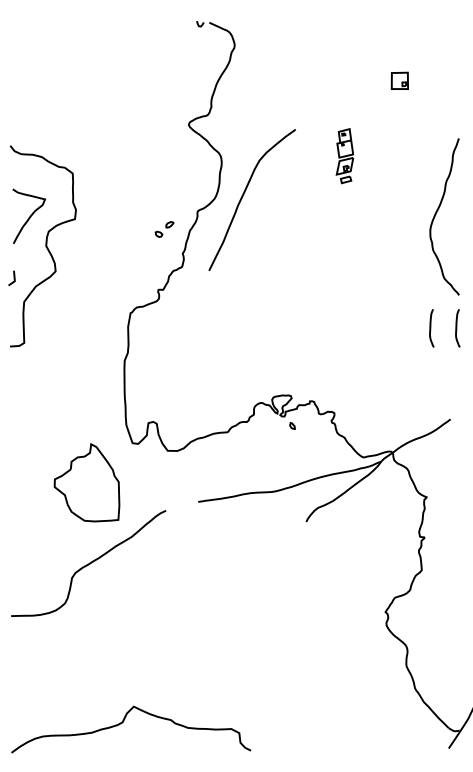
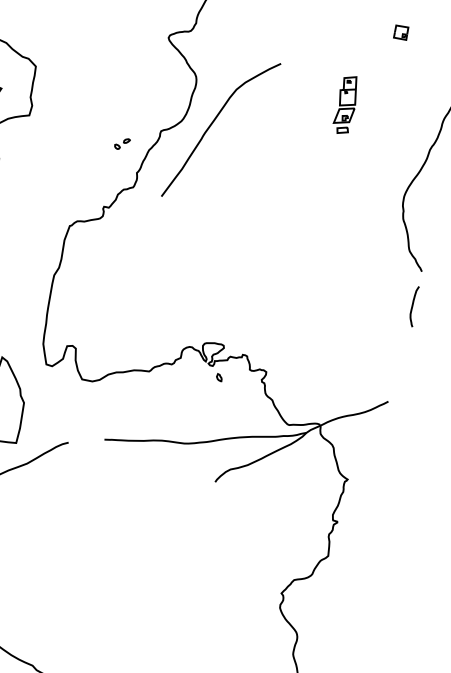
part: (399, 80) -> (400, 32), size x0.71
part: (344, 156) -> (345, 105), moved
part: (164, 229) -> (122, 143), size x0.71
curve: (431, 328) -> (386, 301), removed

